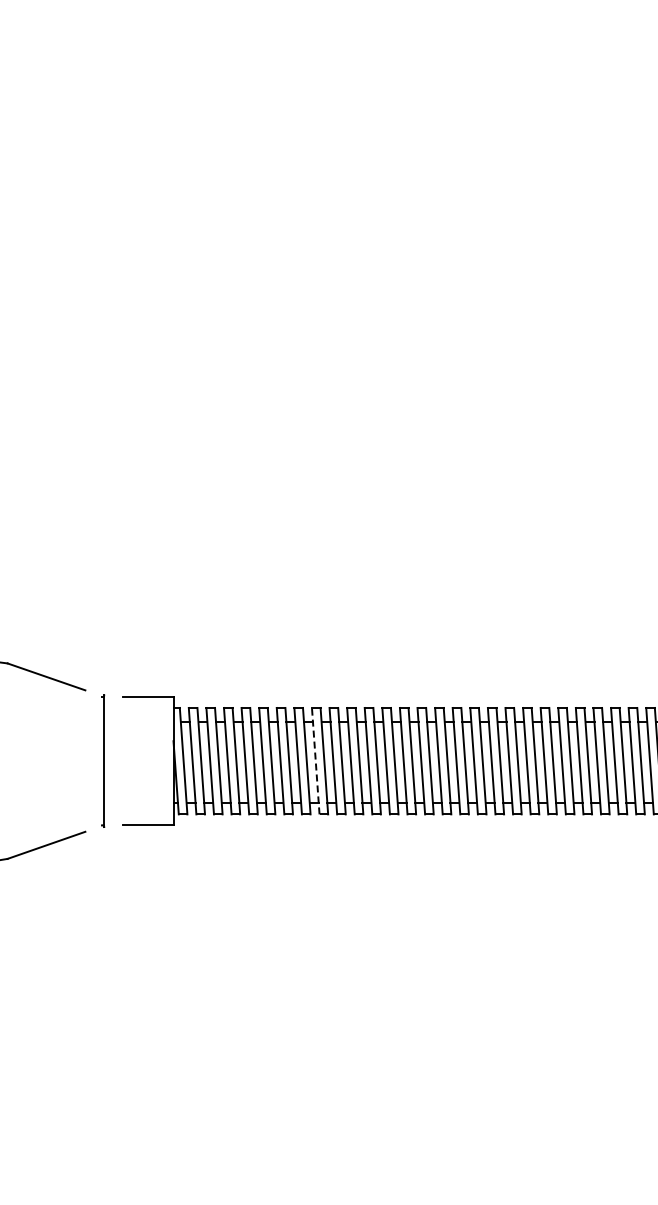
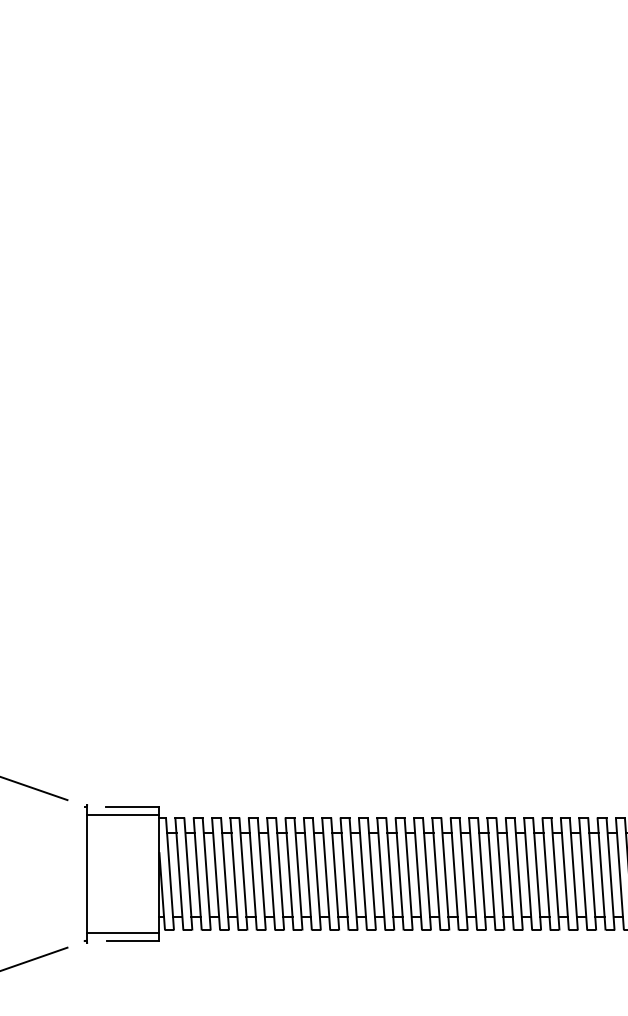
line: (138, 704) -> (122, 814), added
line: (315, 760) -> (307, 873), dashed -> solid
line: (138, 817) -> (122, 932), added

